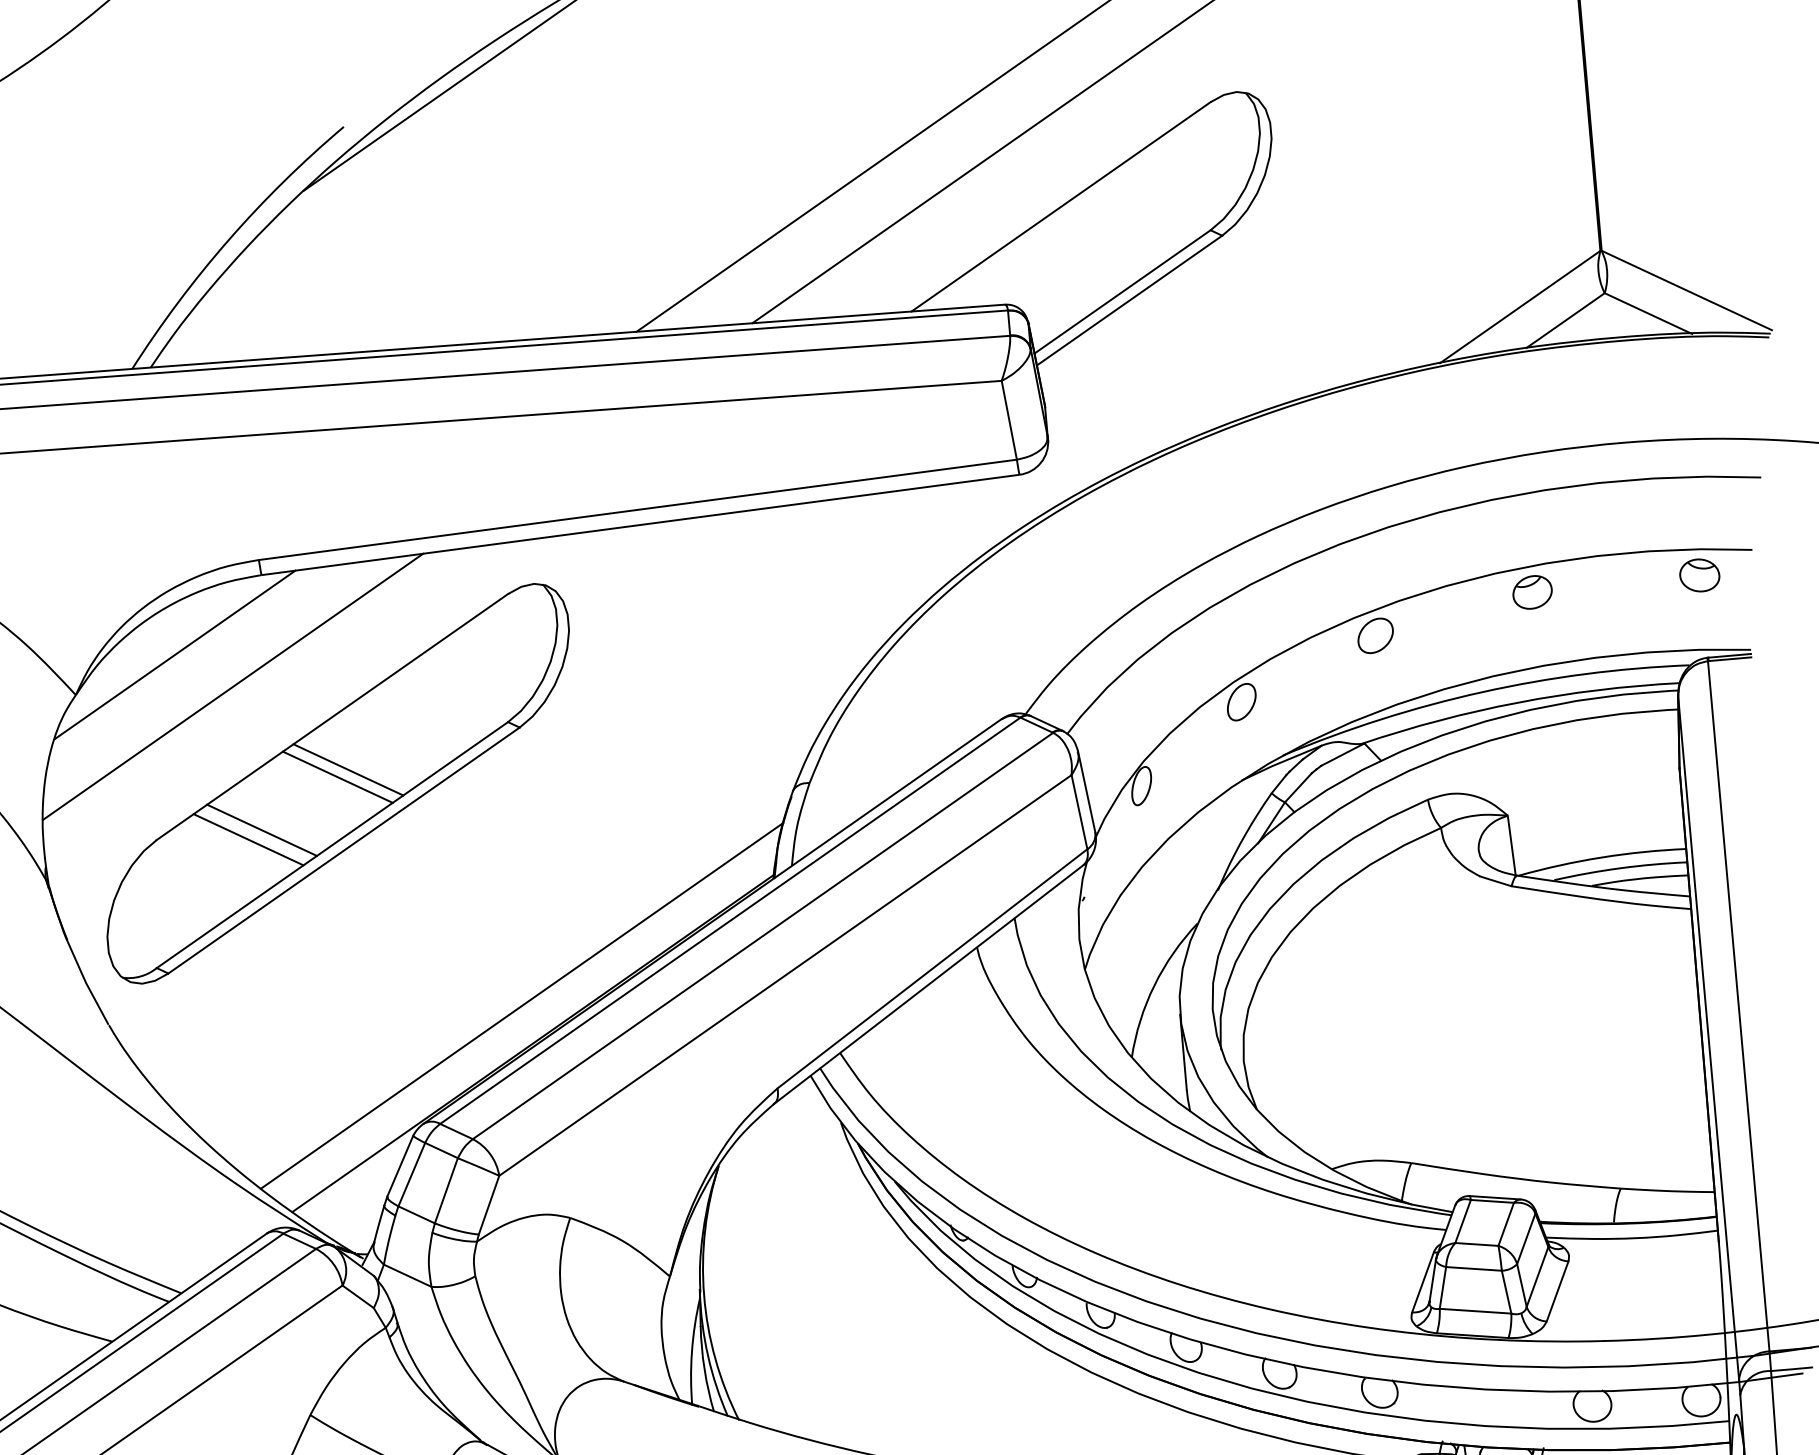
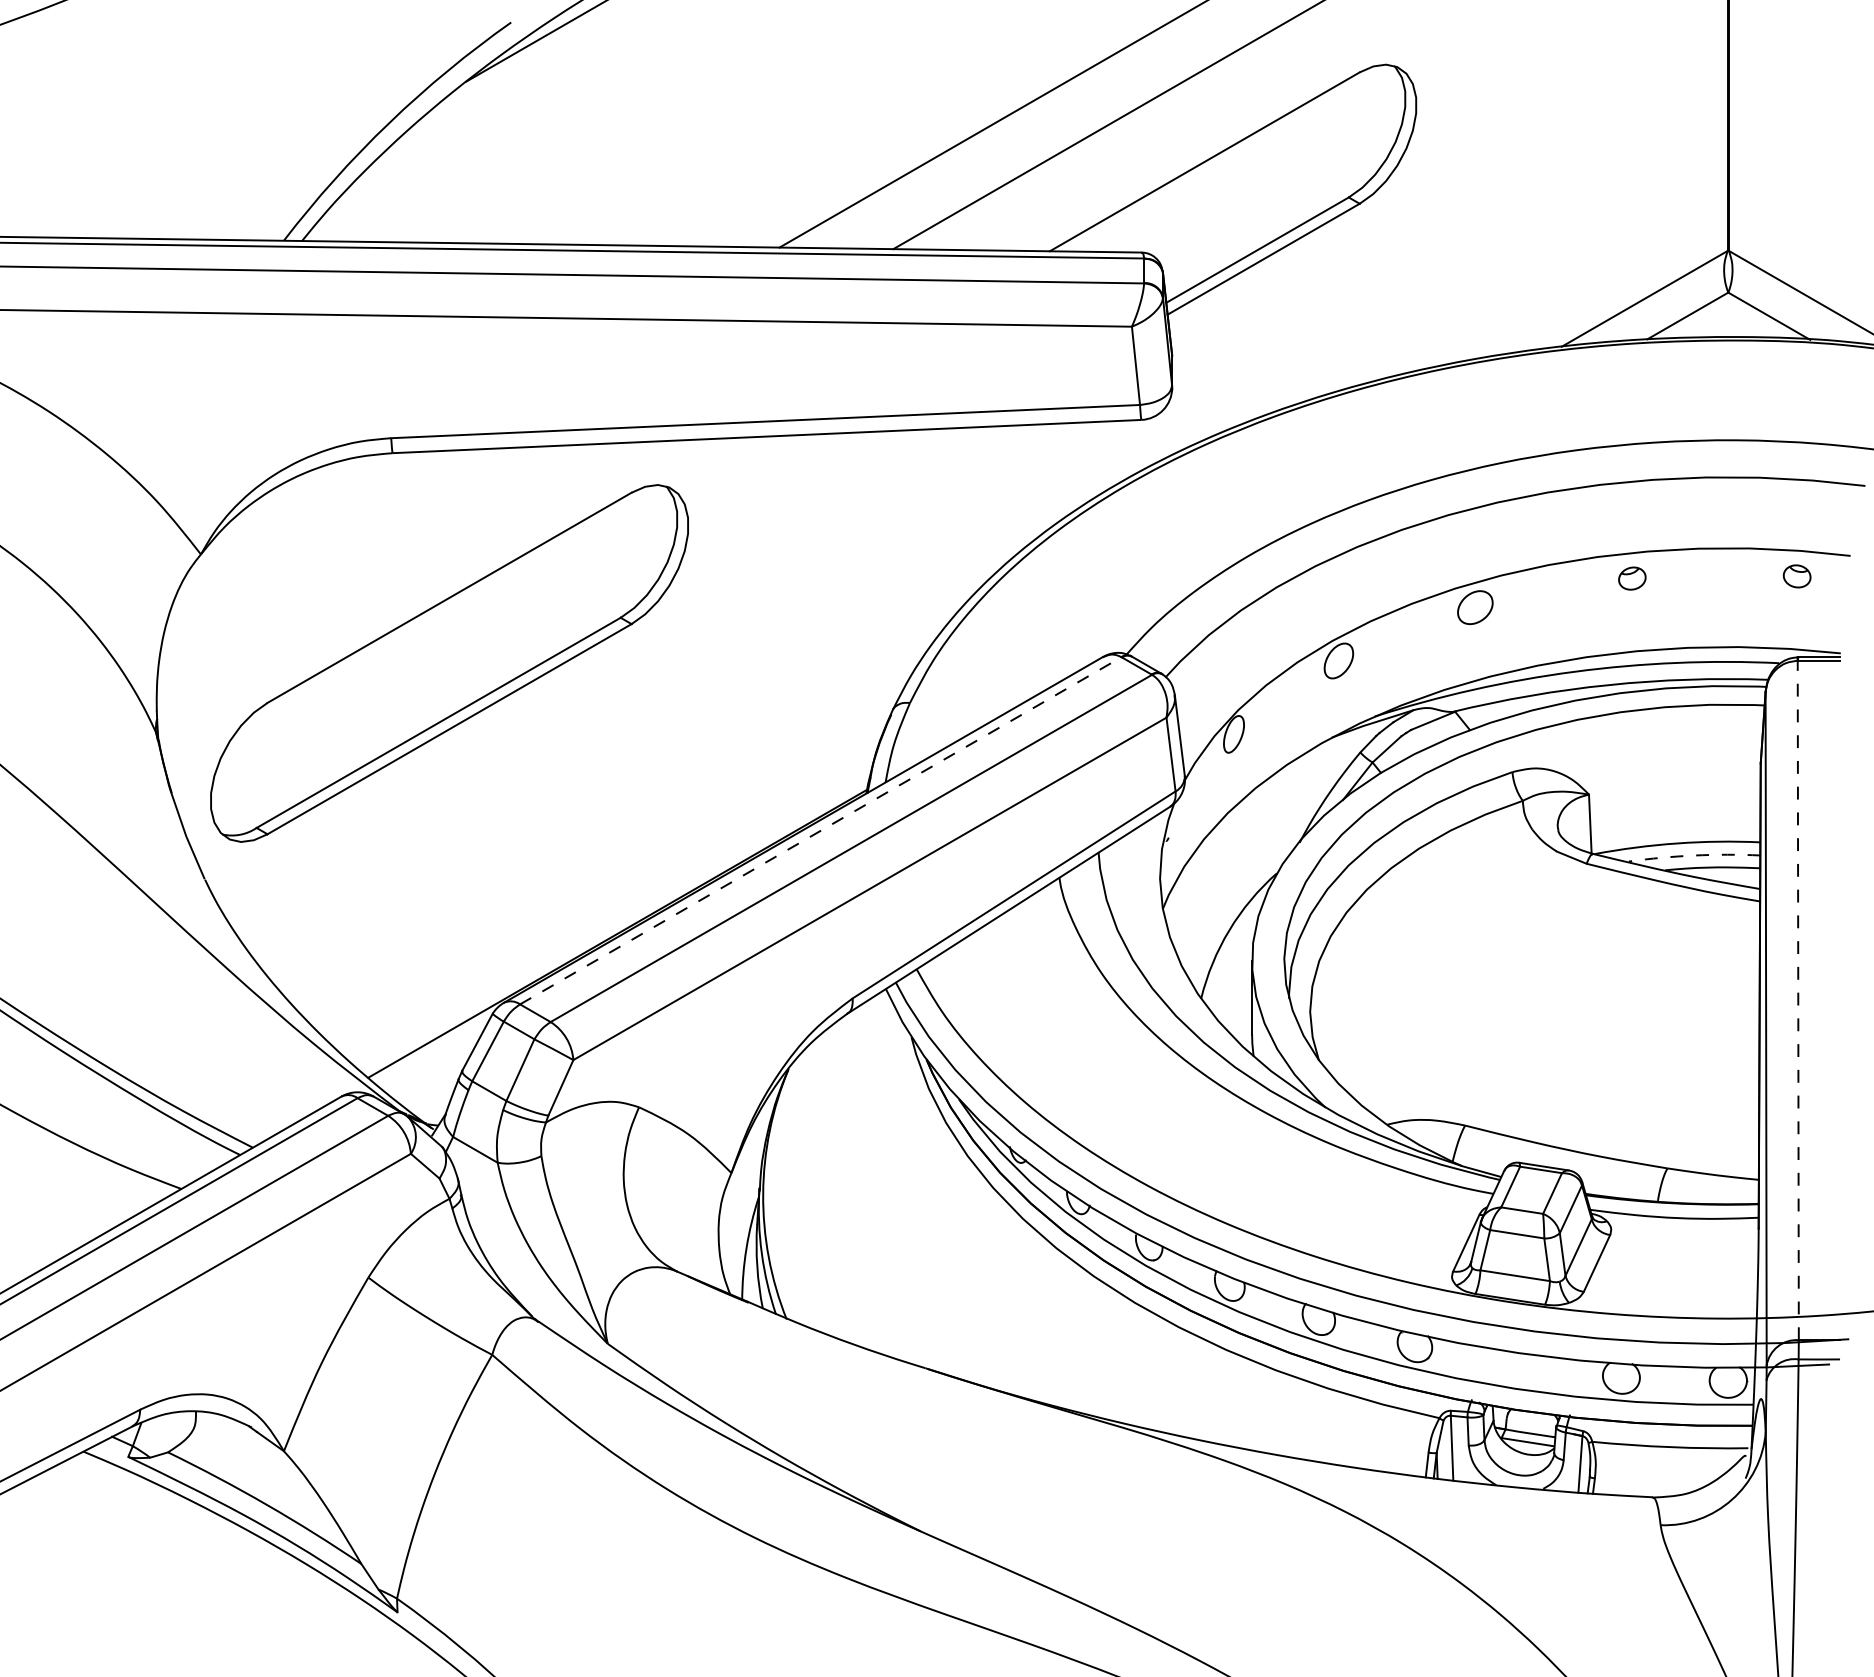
part: (1700, 575) -> (1797, 576), size x0.7
part: (1532, 592) -> (1632, 578), size x0.7
line: (175, 654) -> (301, 523), removed
line: (233, 686) -> (355, 559), removed
line: (348, 769) -> (460, 650), removed
line: (337, 776) -> (449, 656), removed
line: (261, 830) -> (370, 702), removed
line: (247, 839) -> (356, 710), removed
arc: (1620, 868) -> (1694, 855), solid -> dashed
line: (731, 920) -> (821, 830), solid -> dashed
line: (521, 1005) -> (609, 895), removed
line: (1738, 1006) -> (1798, 1000), solid -> dashed

